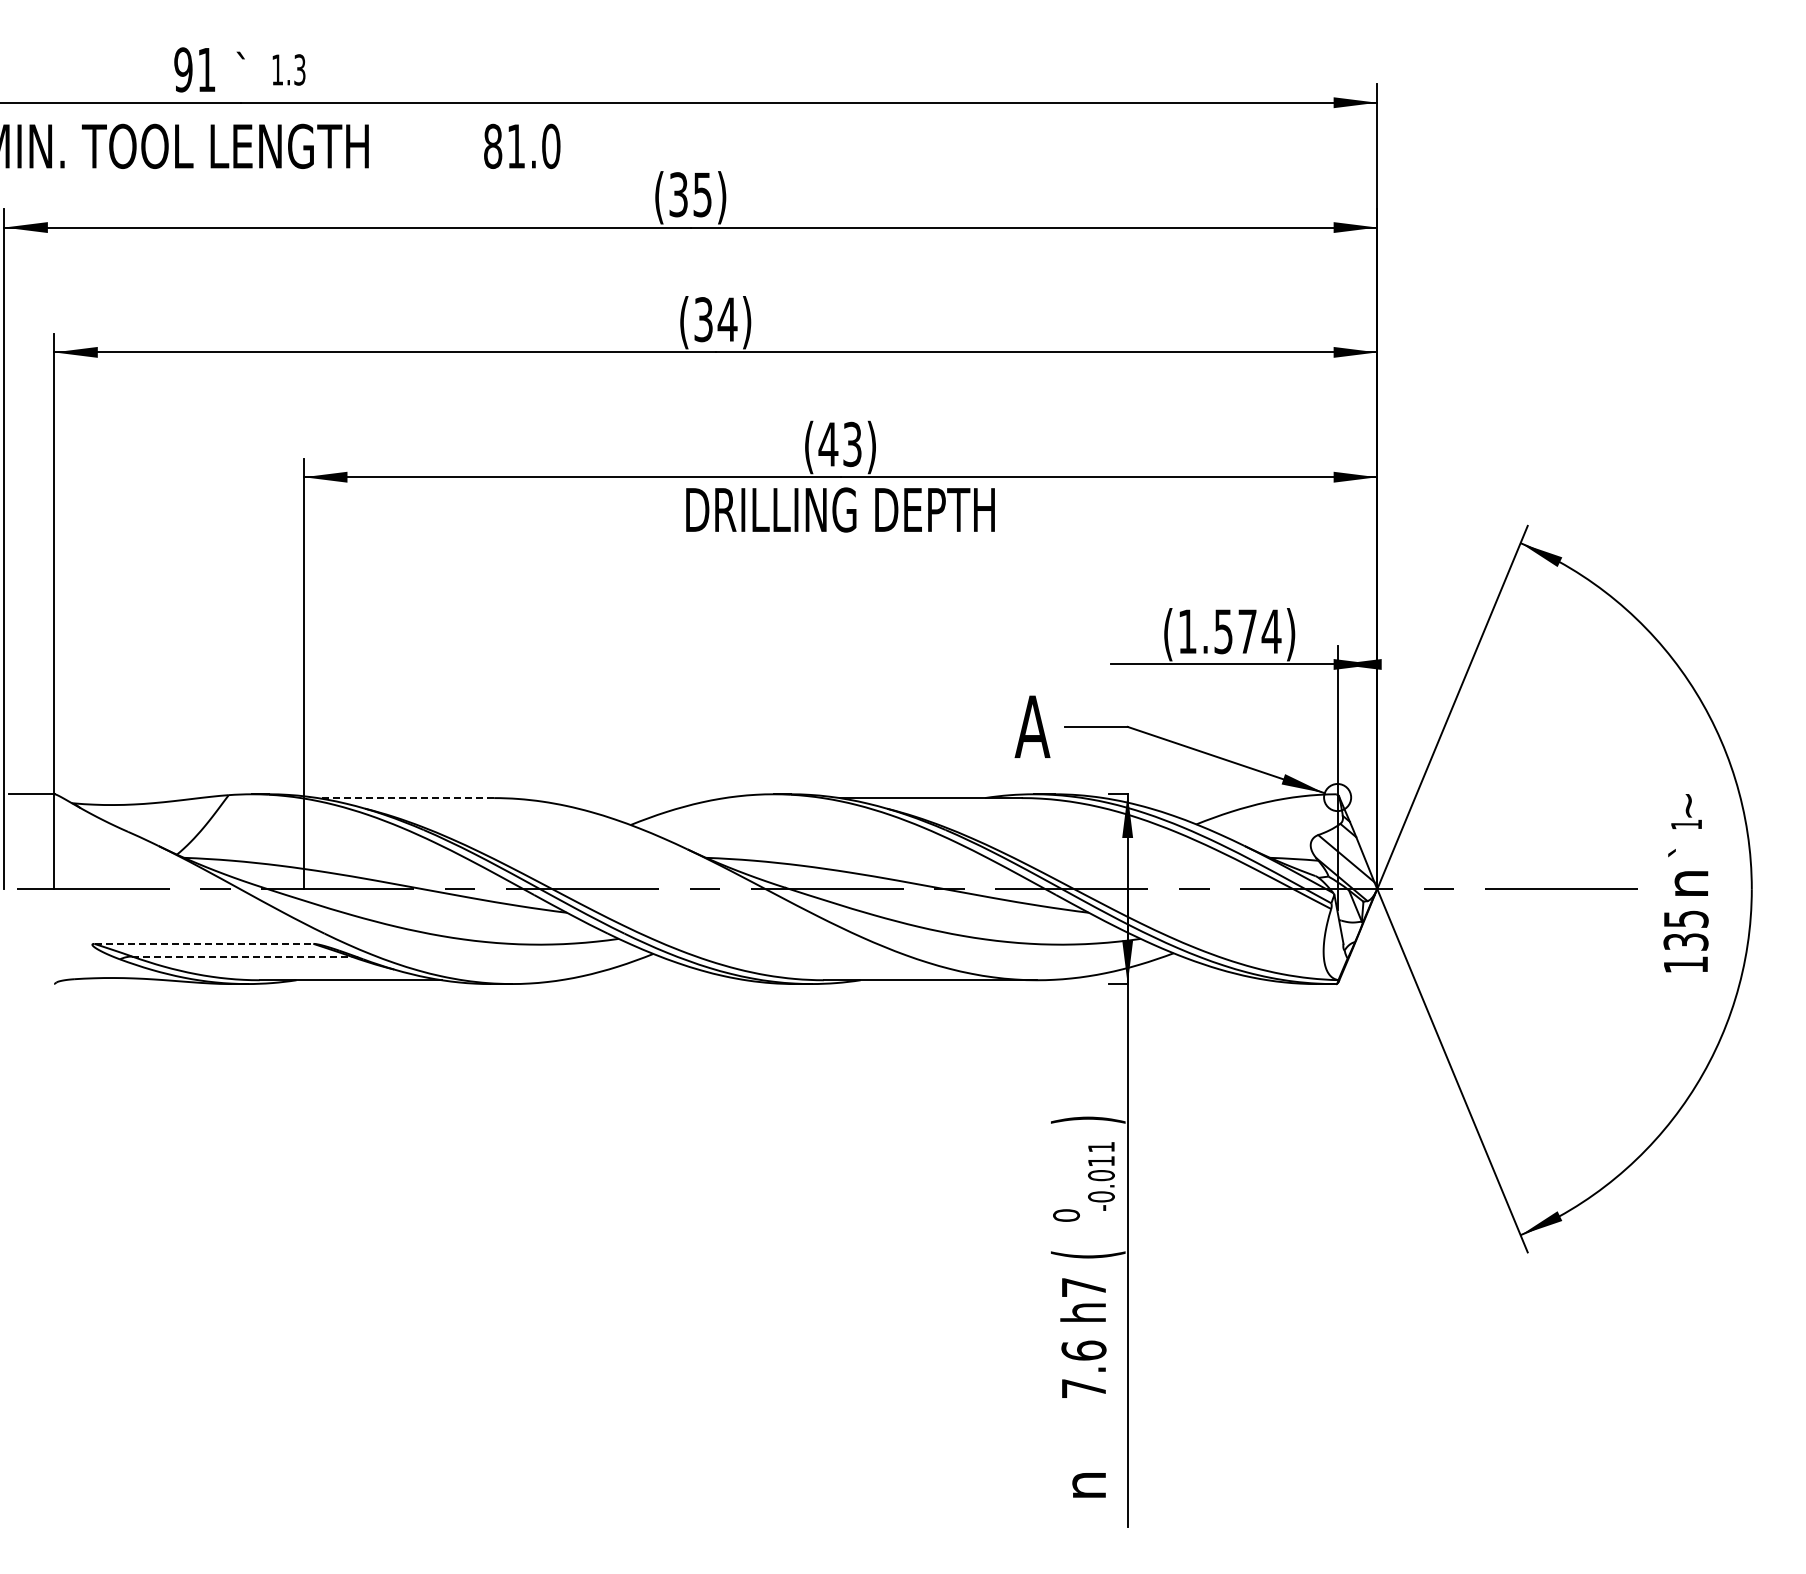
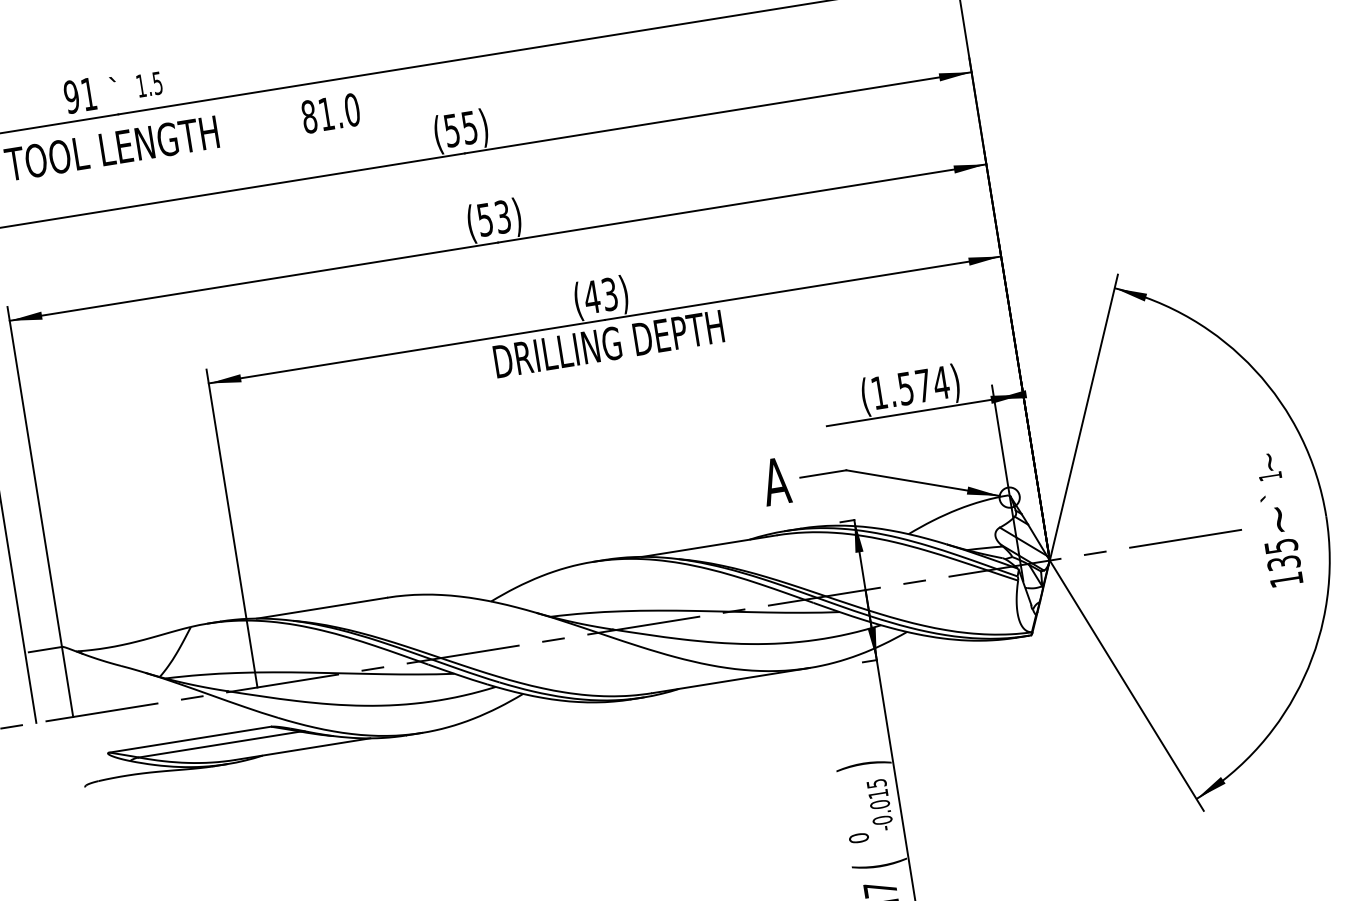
text: (299, 69) -> (157, 82), 1.3 -> 1.5
text: (678, 194) -> (451, 130), (35) -> (55)
text: (716, 319) -> (494, 218), (34) -> (53)
line: (405, 798) -> (321, 608), dashed -> solid
text: (1691, 883) -> (1281, 519), n -> ~
line: (204, 943) -> (190, 739), dashed -> solid
line: (241, 956) -> (219, 744), dashed -> solid
text: (1101, 1147) -> (876, 783), -0.011 -> -0.015

